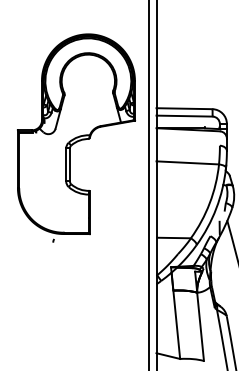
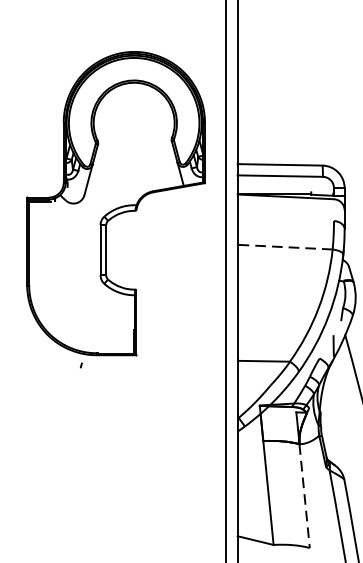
line: (187, 162) -> (284, 246), solid -> dashed
line: (200, 327) -> (304, 497), solid -> dashed

